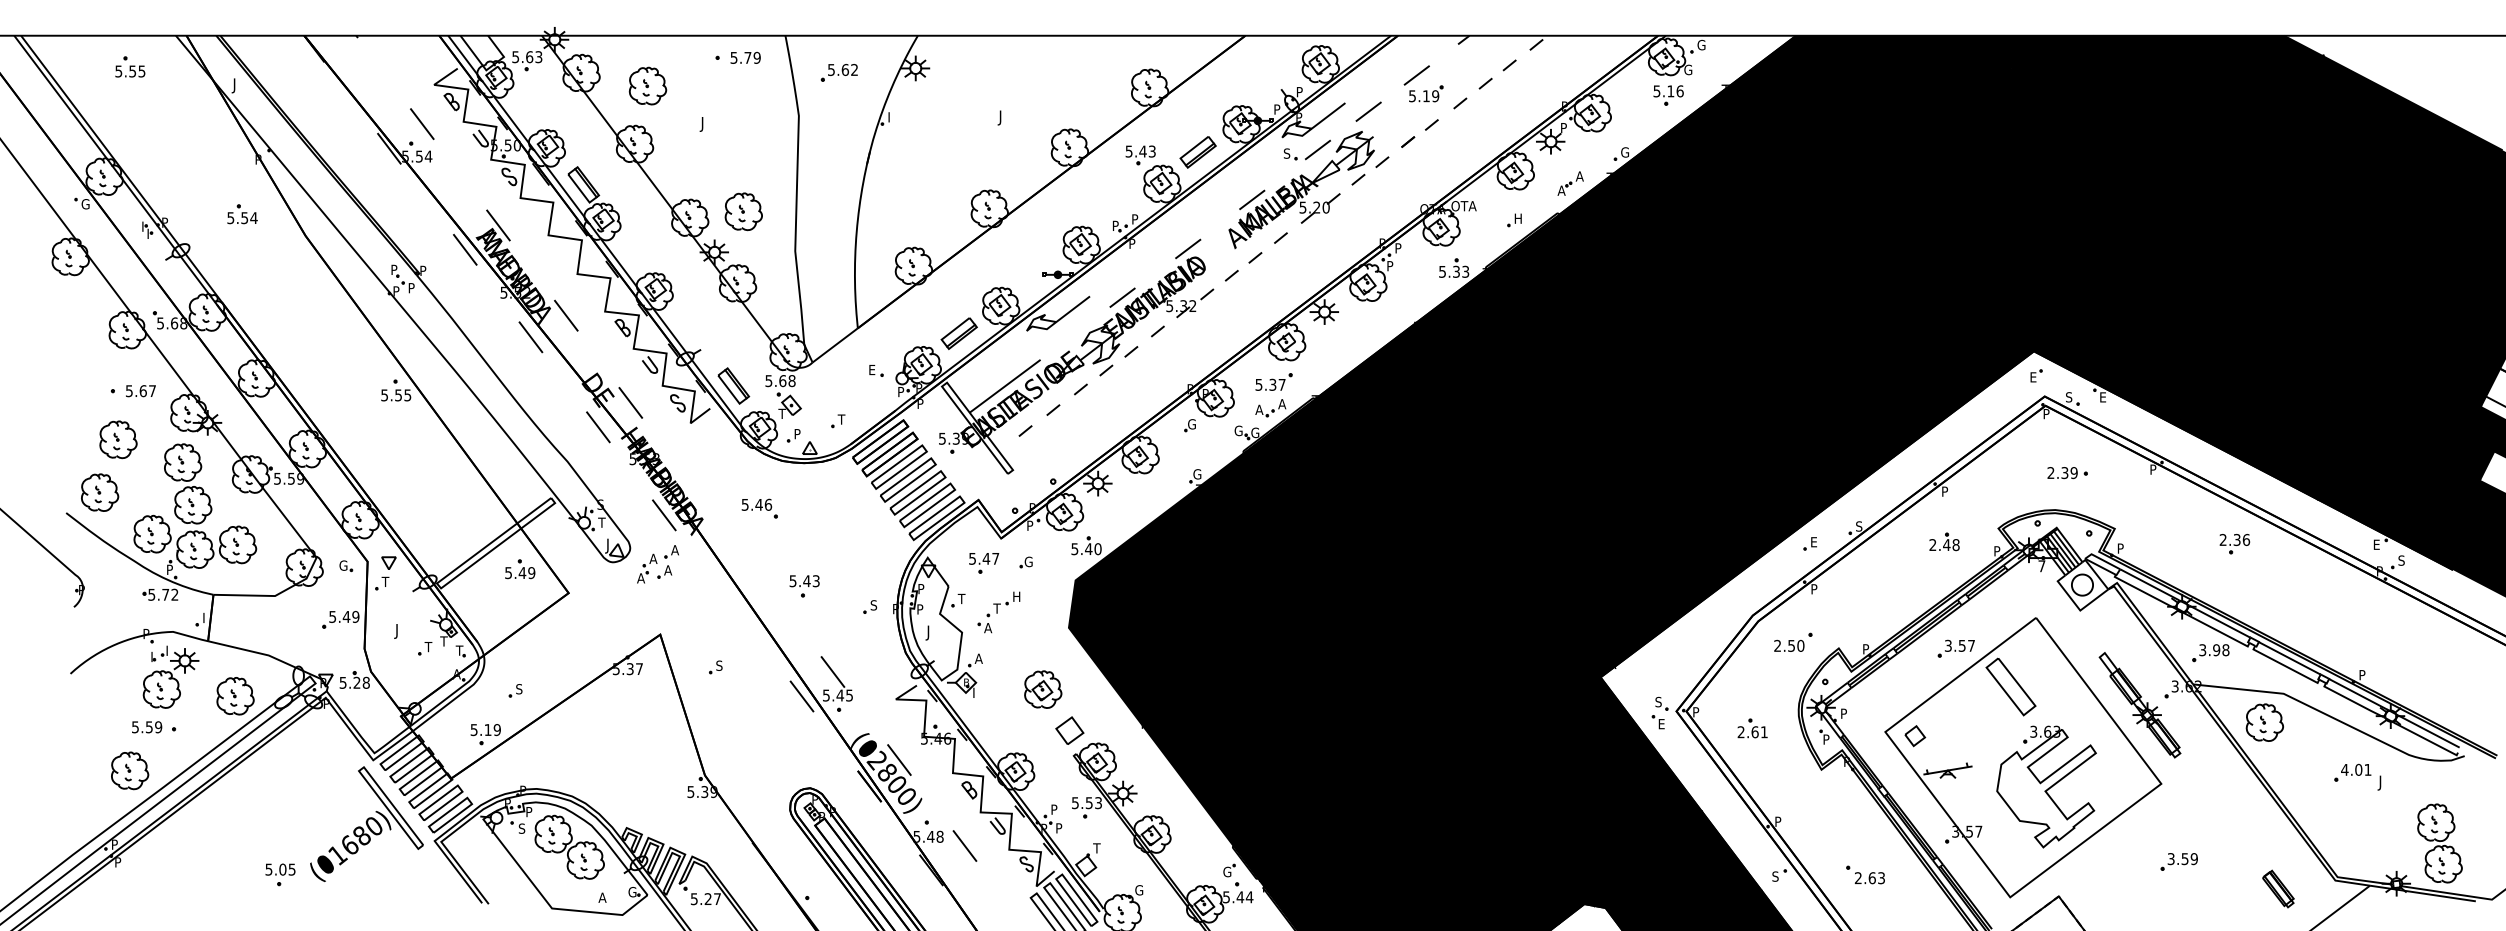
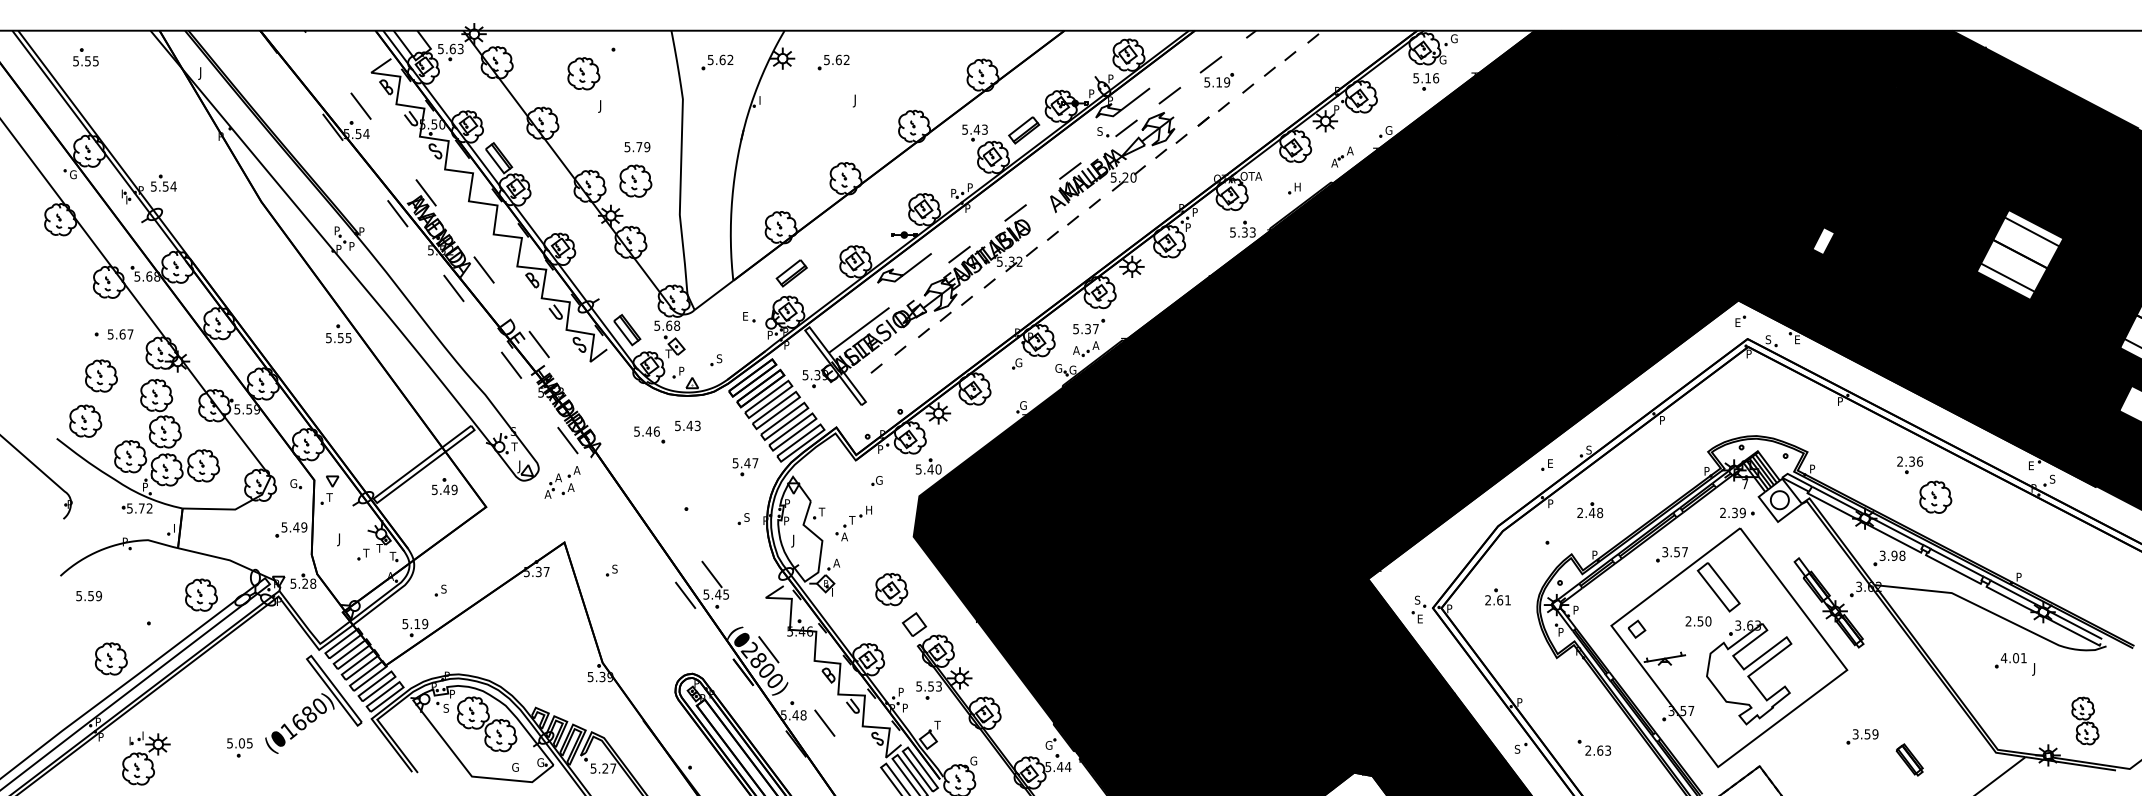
text: (745, 57) -> (637, 146), moved
part: (130, 66) -> (86, 57), moved
part: (974, 72) -> (832, 62), added
part: (647, 85) -> (583, 73), moved
part: (242, 214) -> (163, 183), moved
fill: (2133, 281) -> (1823, 240), removed
fill: (2363, 297) -> (2020, 254), removed
part: (958, 333) -> (791, 273), moved
text: (841, 419) -> (719, 358), T -> S
part: (2067, 473) -> (1737, 513), moved
part: (1944, 541) -> (1590, 509), moved
part: (984, 563) -> (745, 467), moved
text: (804, 581) -> (687, 426), moved
text: (1789, 645) -> (1698, 621), moved
part: (170, 676) -> (145, 757), moved
part: (2264, 722) -> (1935, 497), moved
text: (147, 727) -> (89, 596), moved
part: (1752, 728) -> (1497, 597), moved
part: (2439, 843) -> (2084, 721), size x0.7
part: (2278, 888) -> (1909, 759), moved
text: (602, 897) -> (515, 767), A -> G

